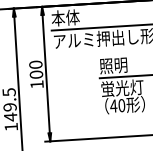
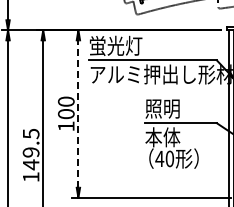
text: (72, 17) -> (115, 45), 本体 -> 蛍光灯
line: (46, 74) -> (78, 114), solid -> dashed
text: (122, 88) -> (171, 137), 蛍光灯 -> 本体

